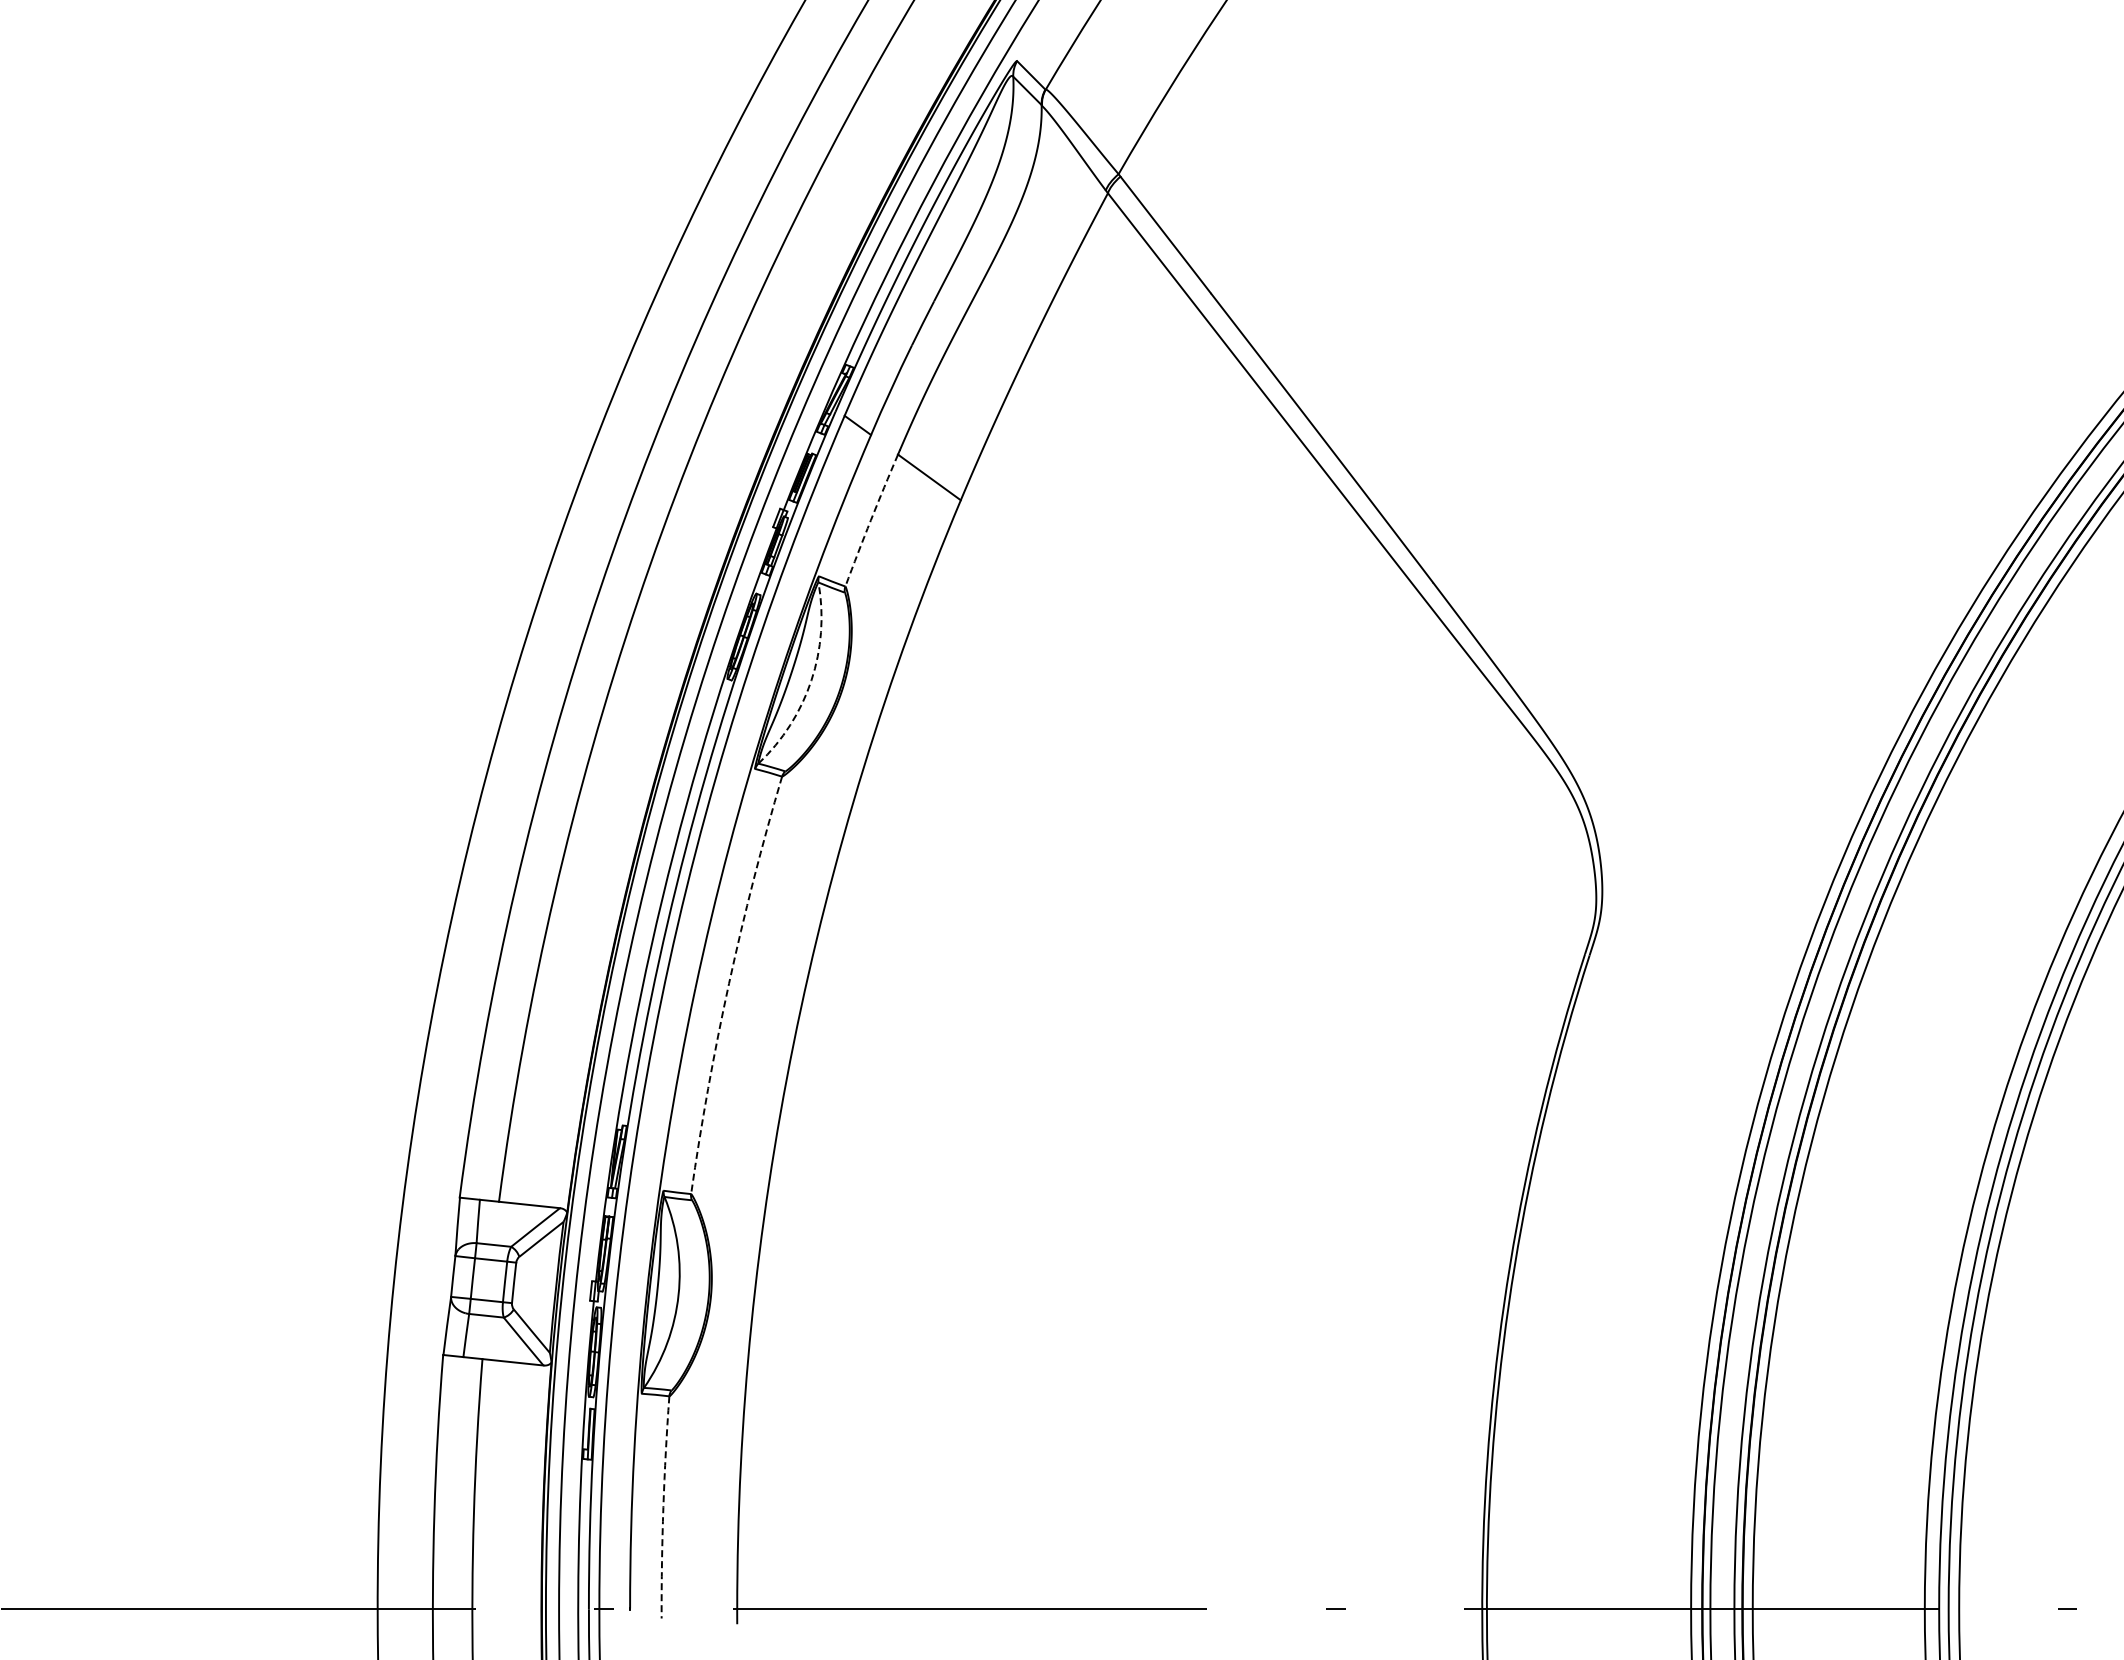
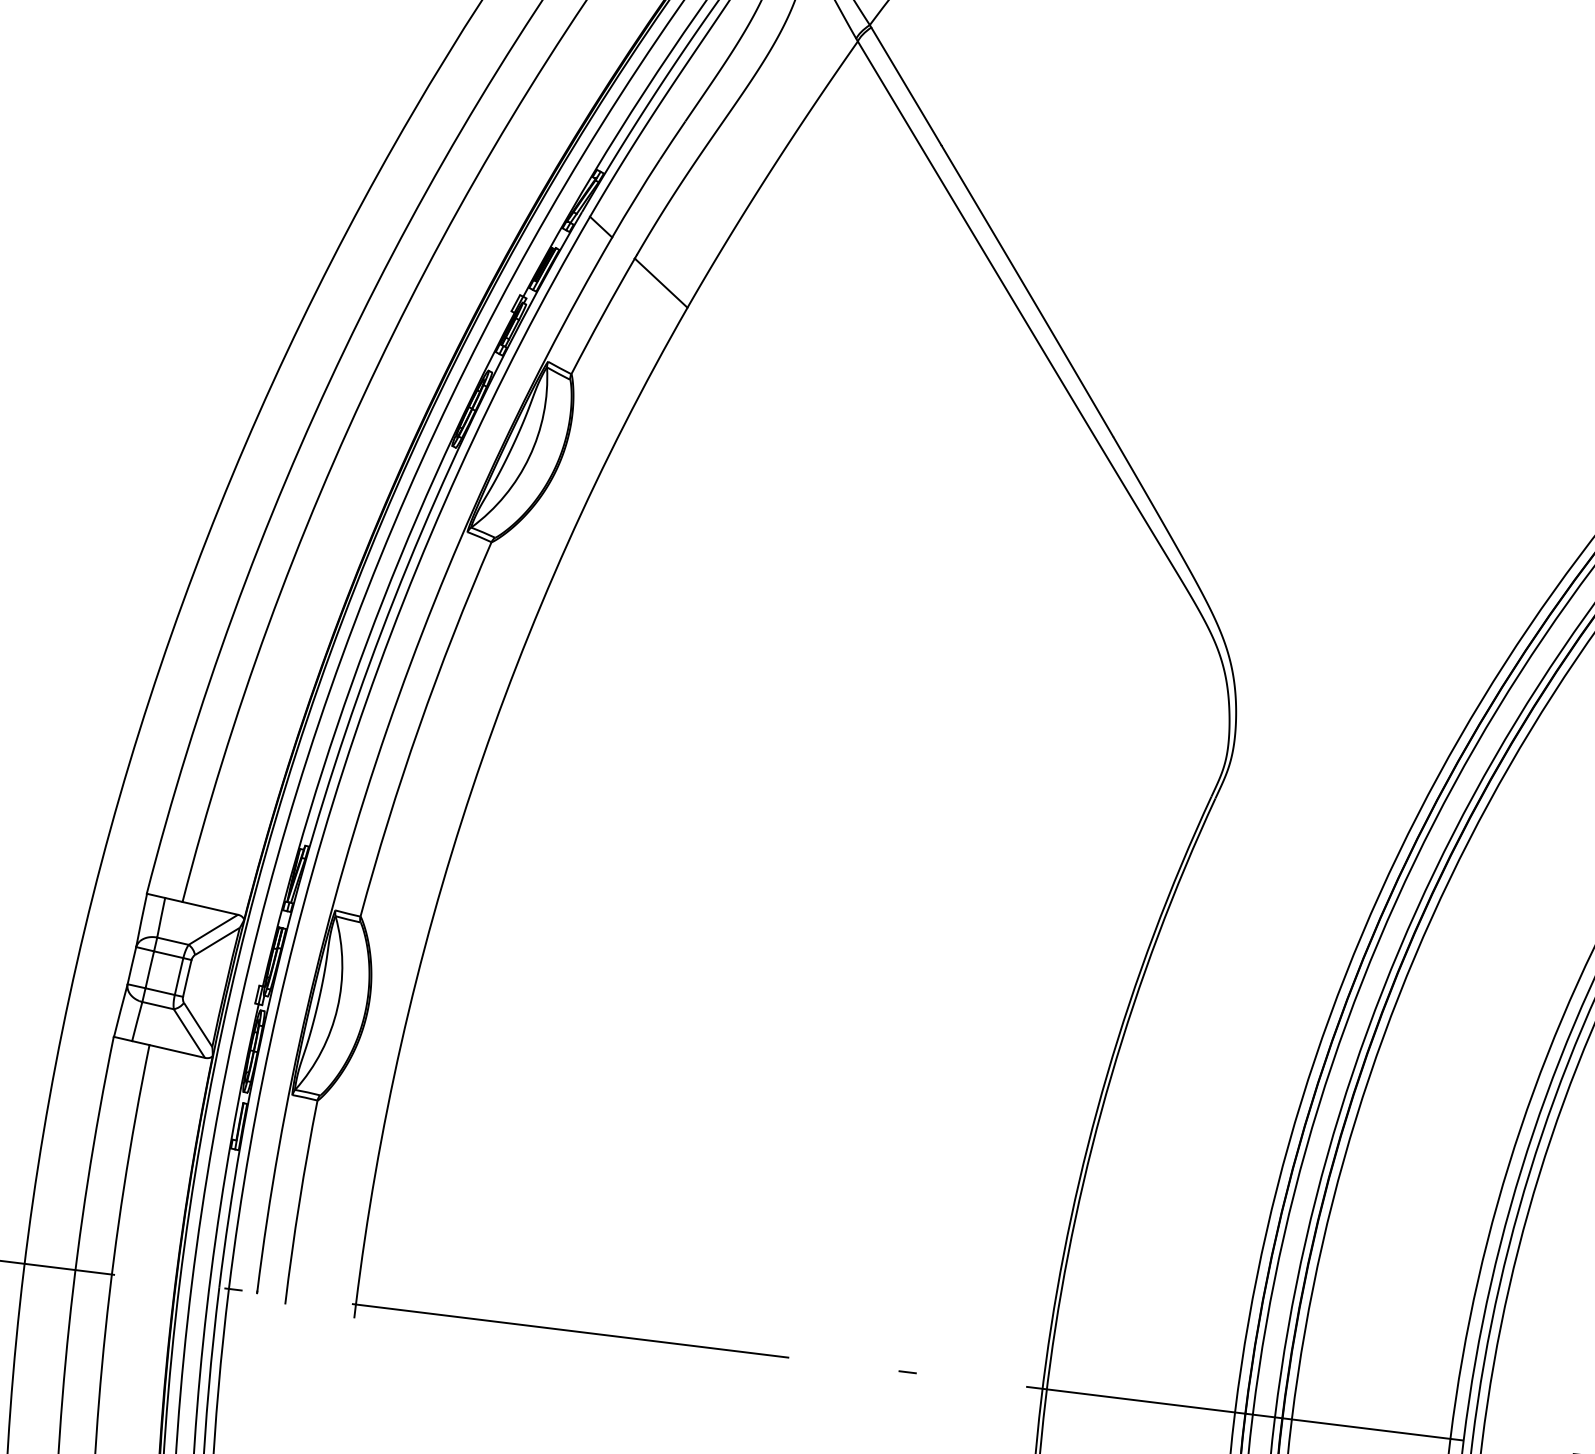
arc: (870, 520) -> (602, 316), dashed -> solid
arc: (811, 680) -> (529, 456), dashed -> solid
arc: (729, 983) -> (419, 726), dashed -> solid
arc: (663, 1507) -> (299, 1202), dashed -> solid

